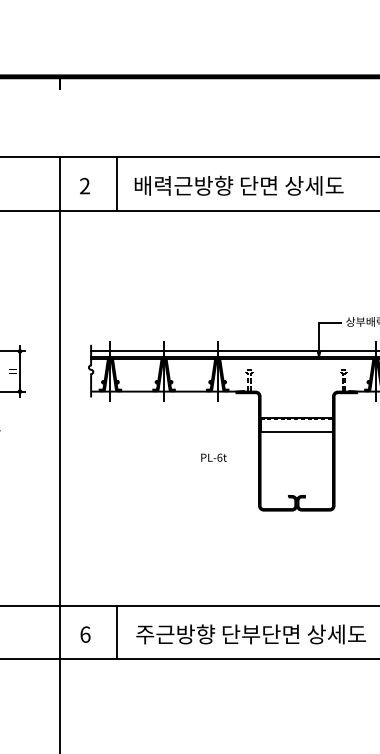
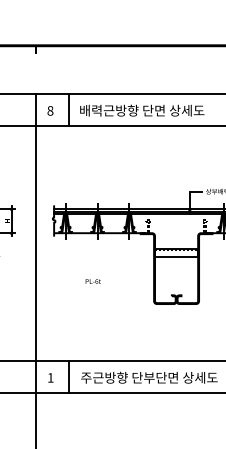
text: (85, 185) -> (50, 110), 2 -> 8
text: (212, 457) -> (92, 281), moved
text: (85, 633) -> (50, 377), 6 -> 1

